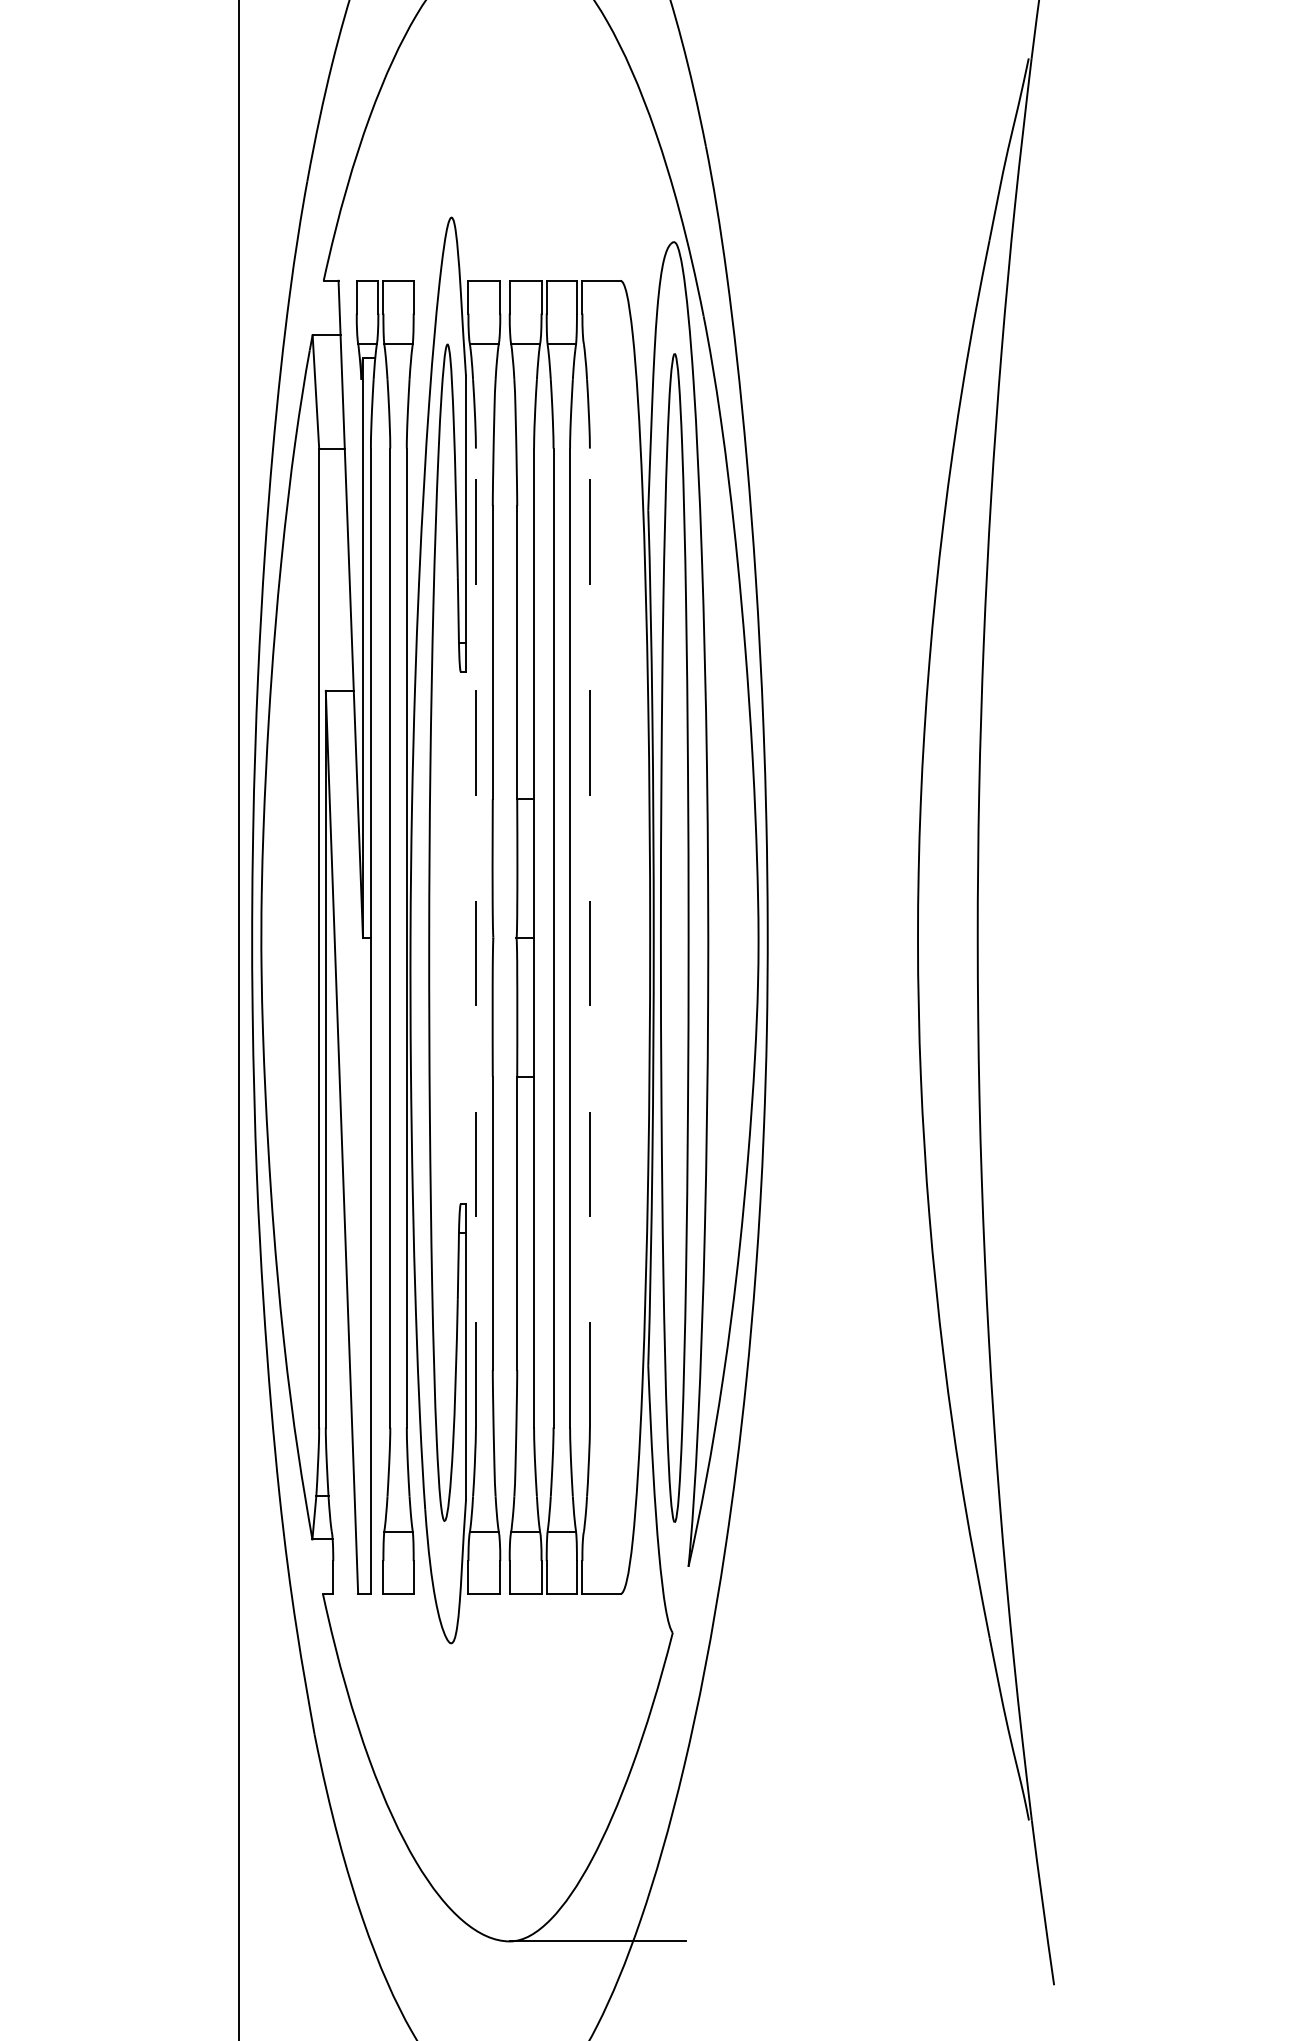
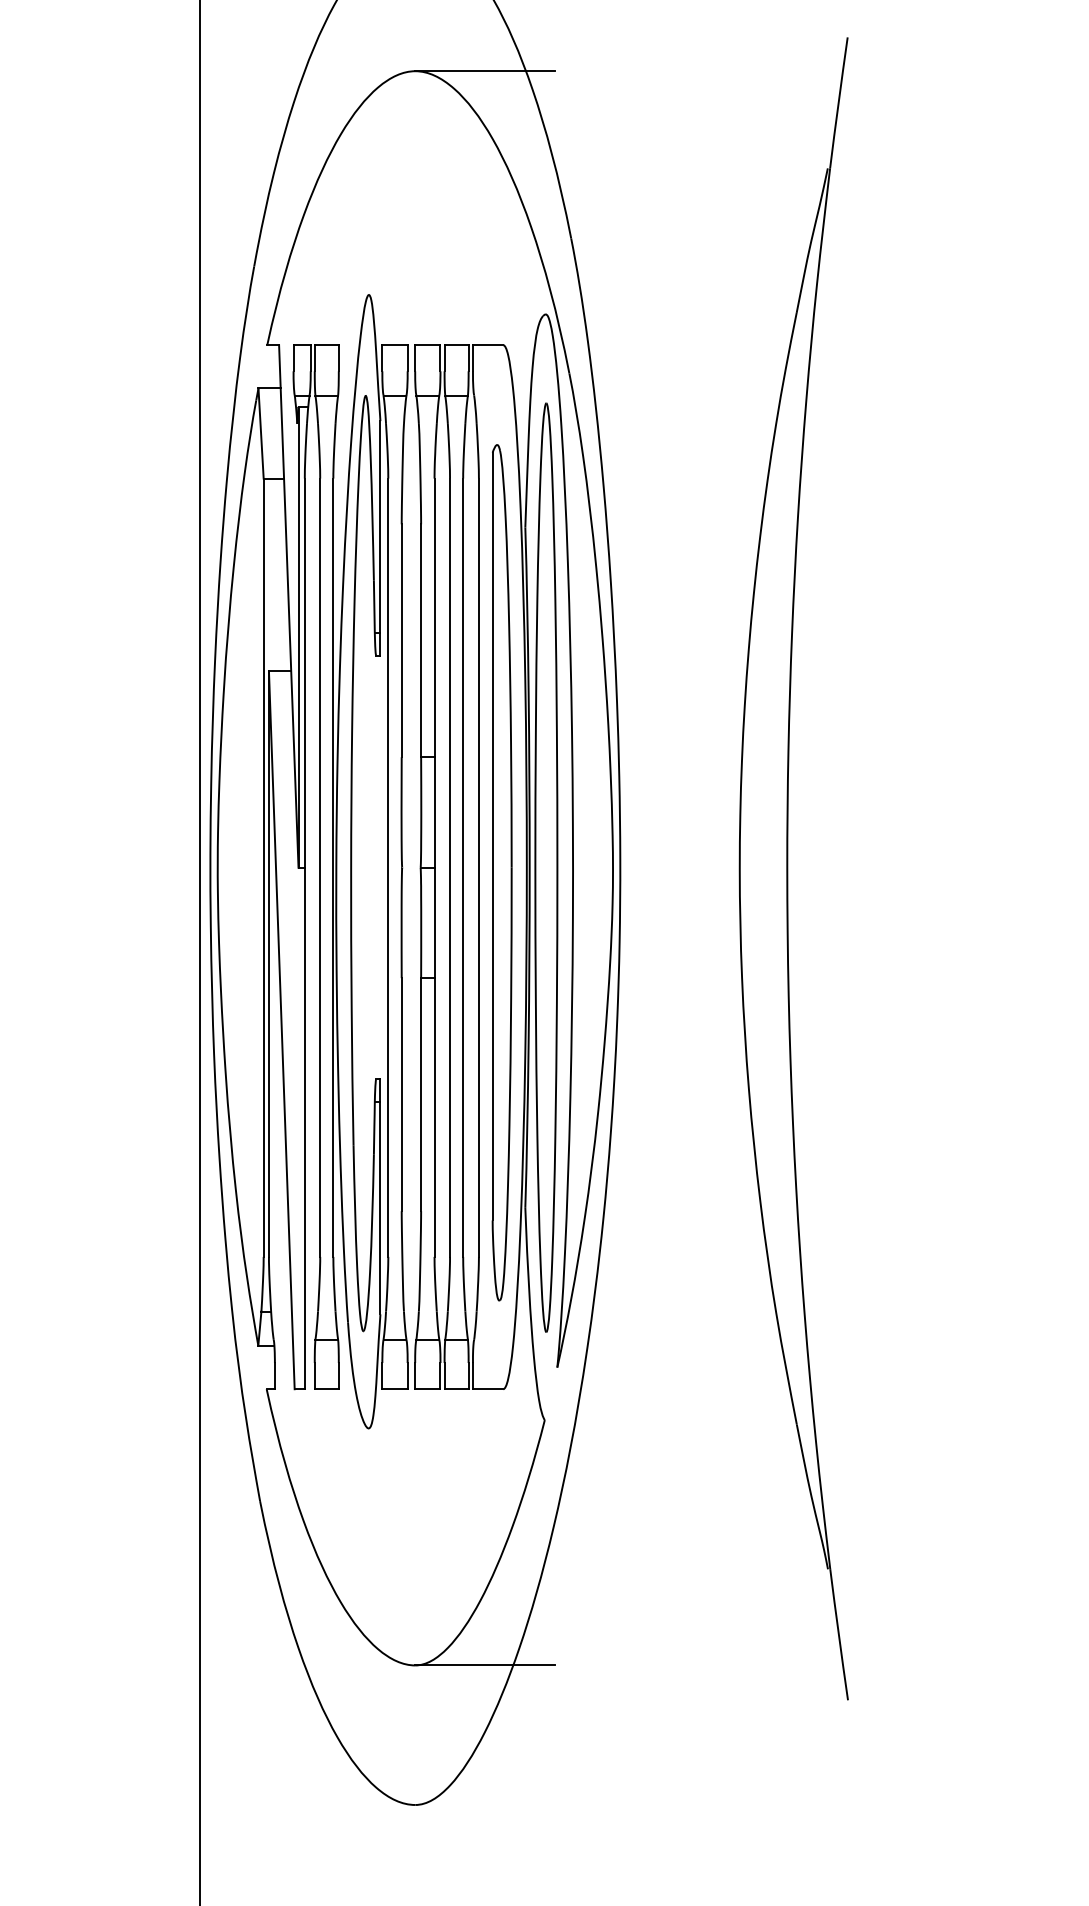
line: (476, 937) -> (388, 867), dashed -> solid
line: (589, 937) -> (478, 867), dashed -> solid
part: (618, 944) -> (501, 872), added

